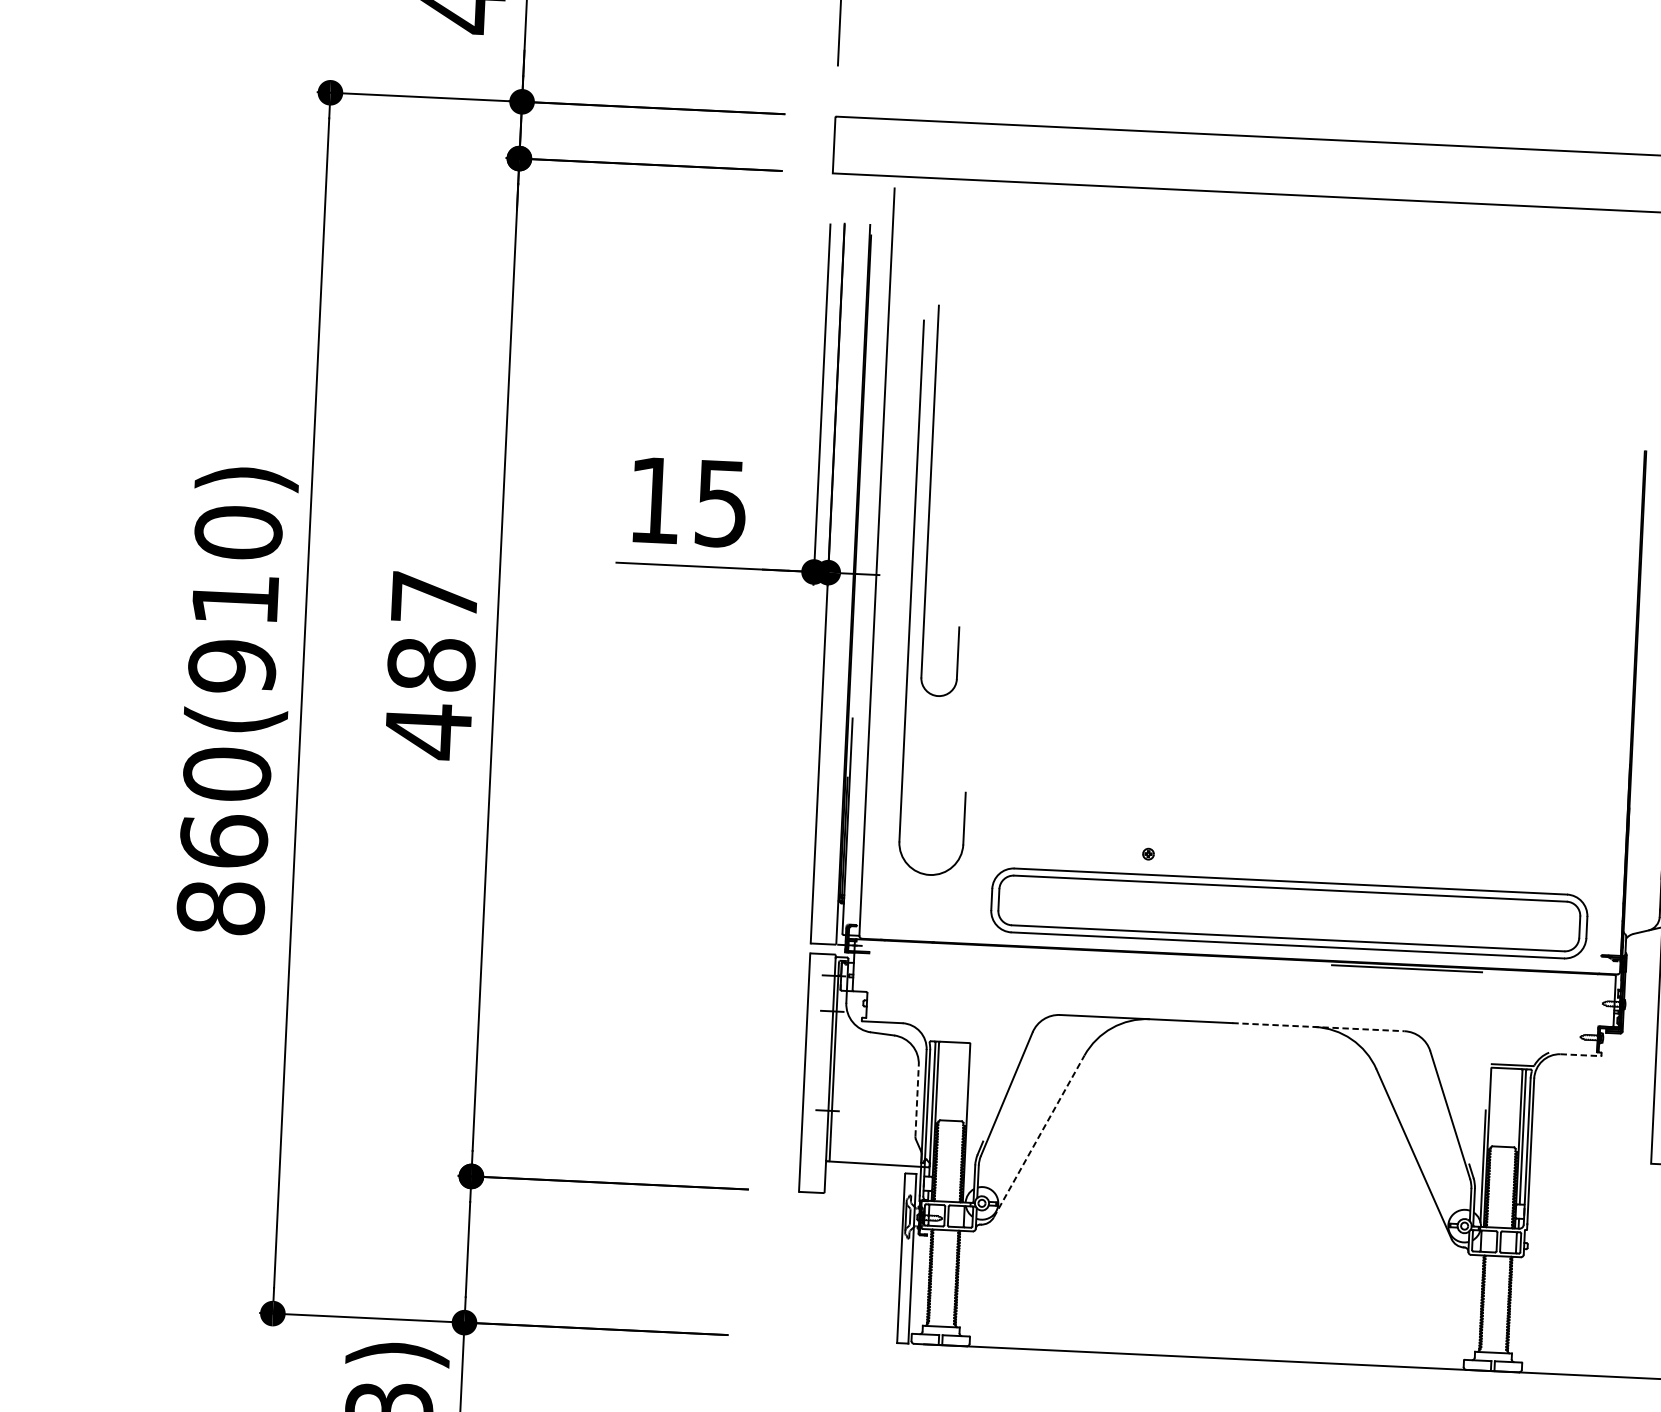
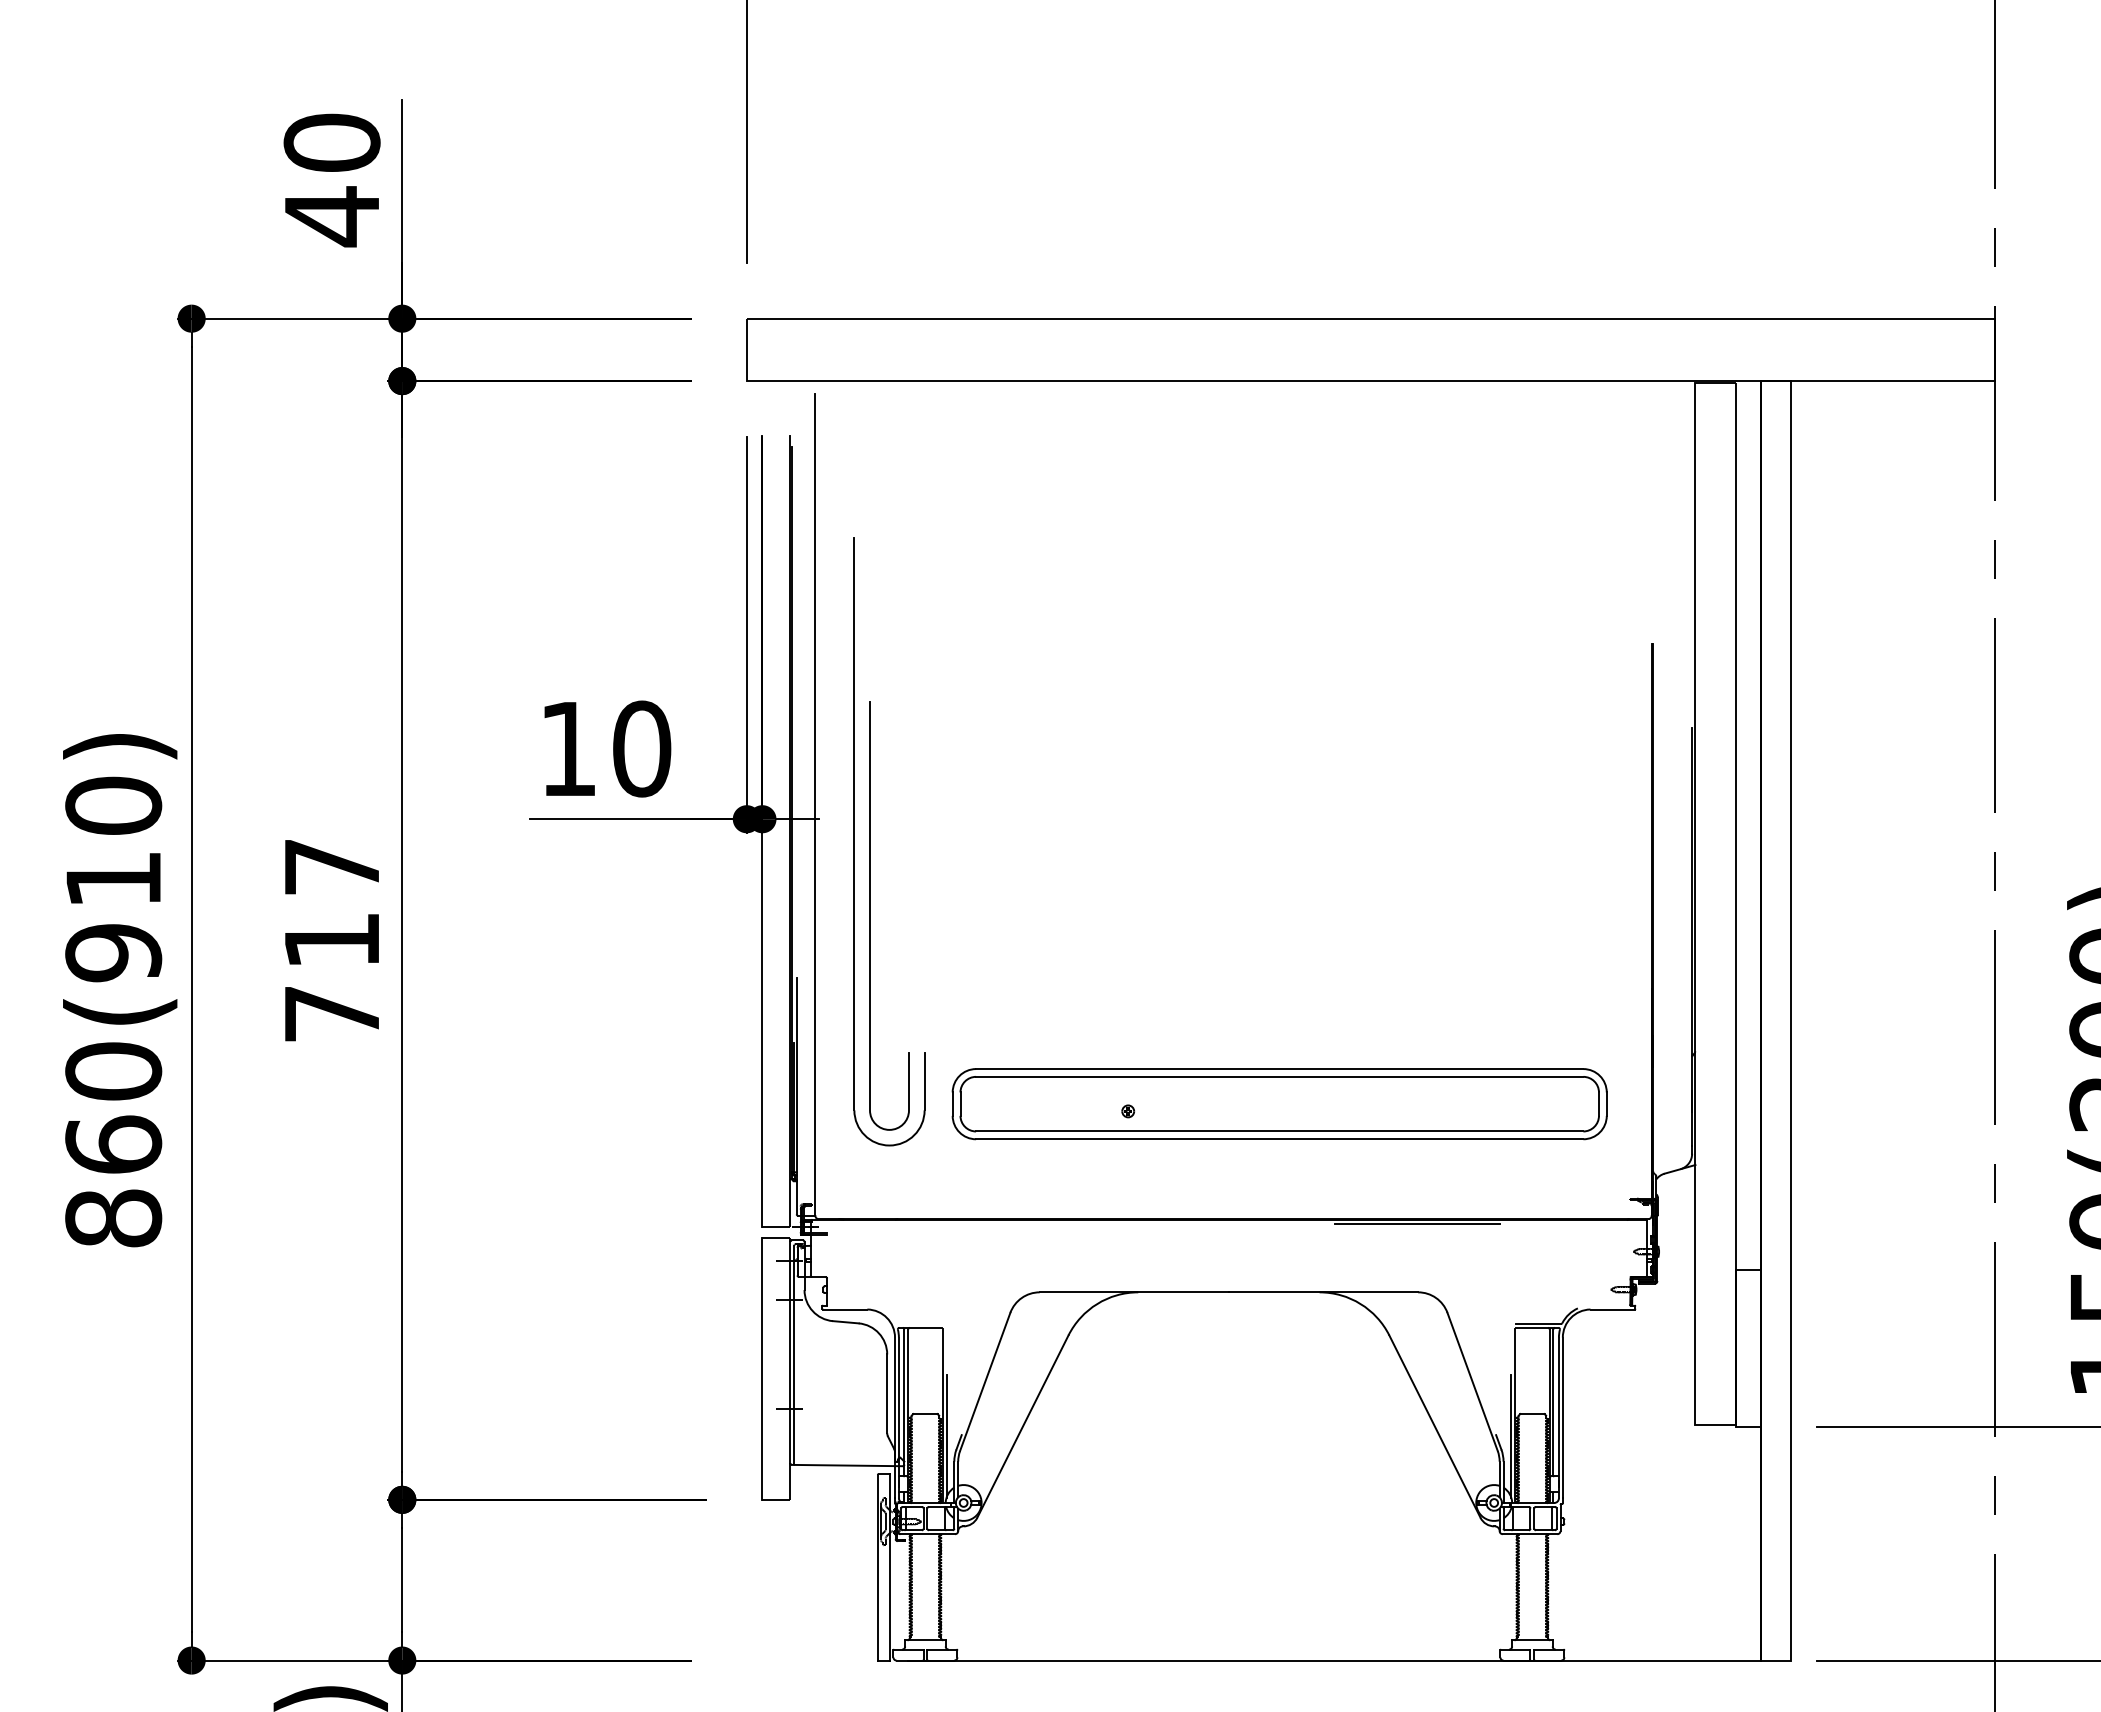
part: (930, 500) -> (870, 915), moved
text: (722, 503) -> (642, 748), 15 -> 10
text: (429, 698) -> (331, 977), 487 -> 717
part: (1289, 913) -> (1279, 1104), moved
line: (1318, 1027) -> (1323, 1292), dashed -> solid
line: (1581, 1055) -> (1613, 1309), dashed -> solid
line: (917, 1100) -> (887, 1393), dashed -> solid
line: (1038, 1136) -> (1022, 1426), dashed -> solid
line: (969, 1141) -> (946, 1435), added

